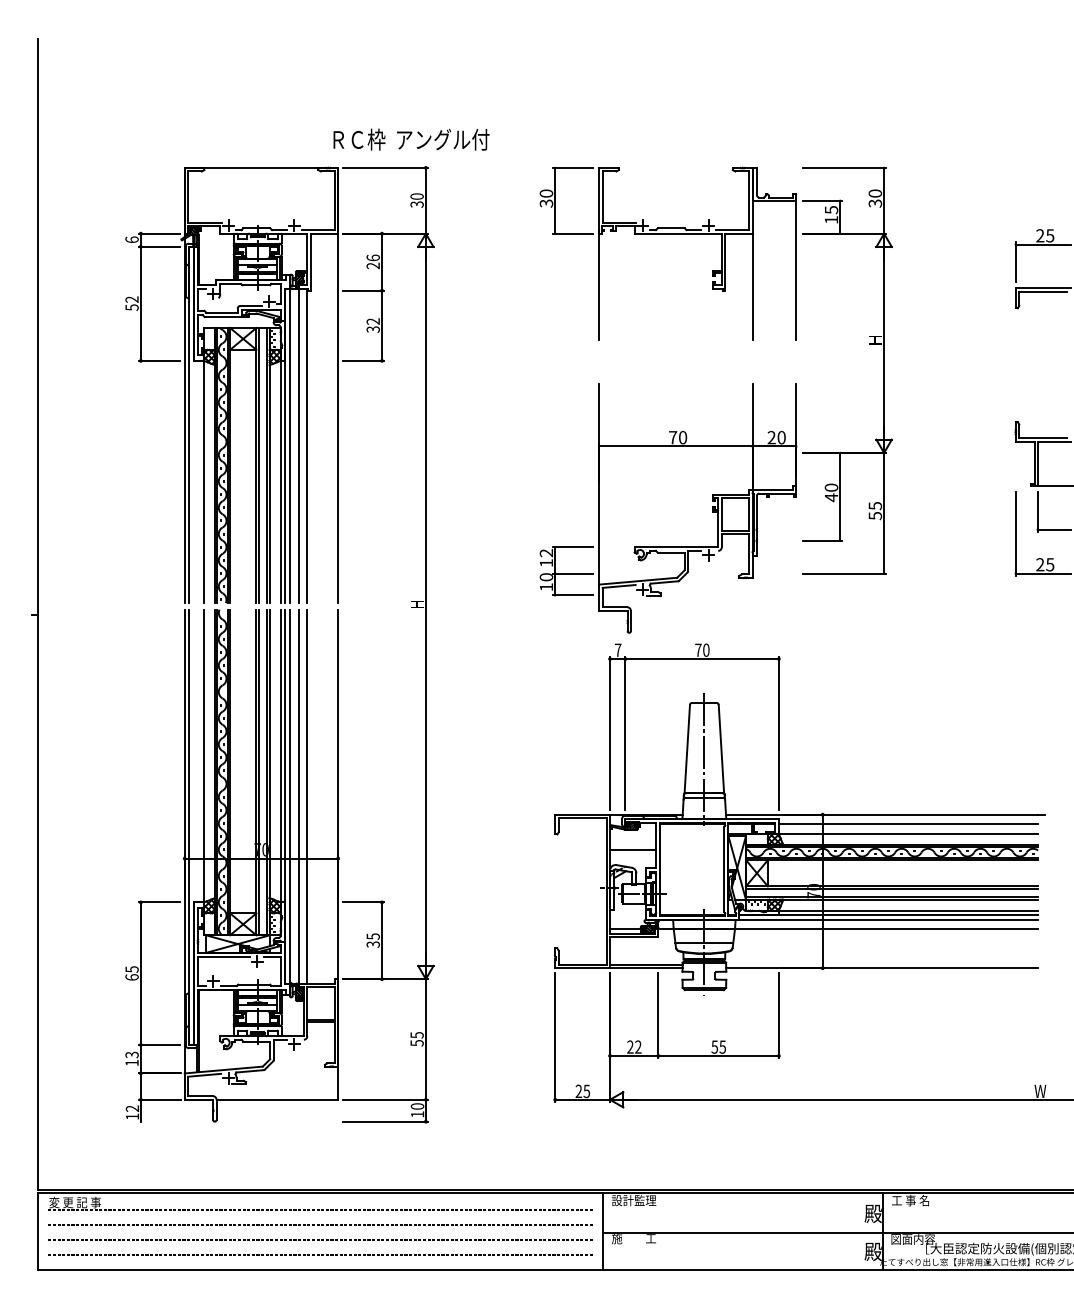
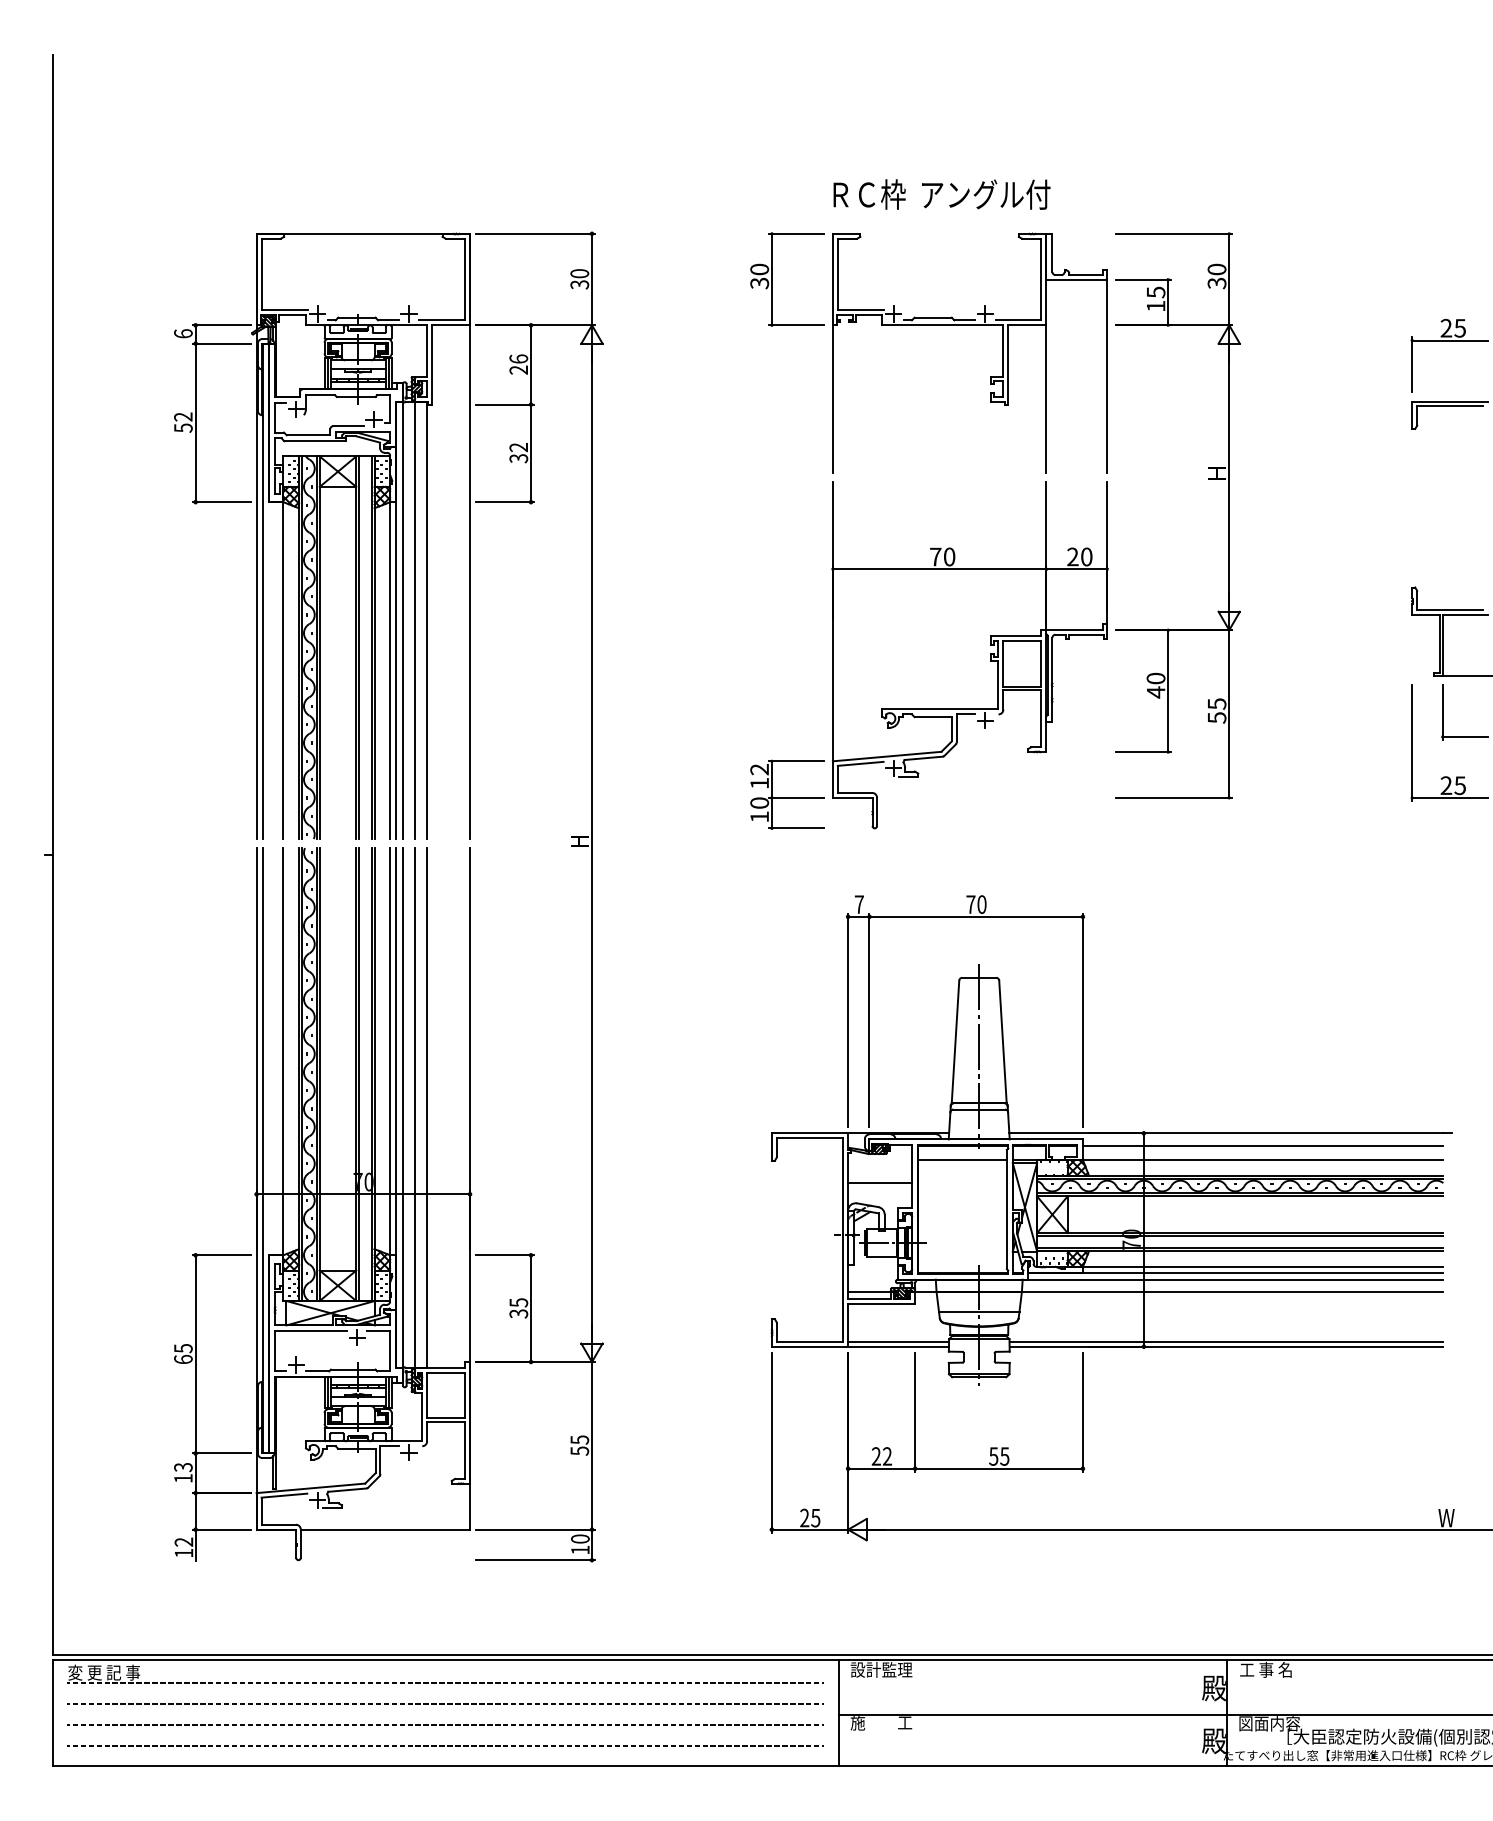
text: (411, 139) -> (941, 194), moved
part: (697, 508) -> (969, 655), moved
line: (692, 834) -> (962, 1160), added
line: (882, 964) -> (1226, 1341), added

